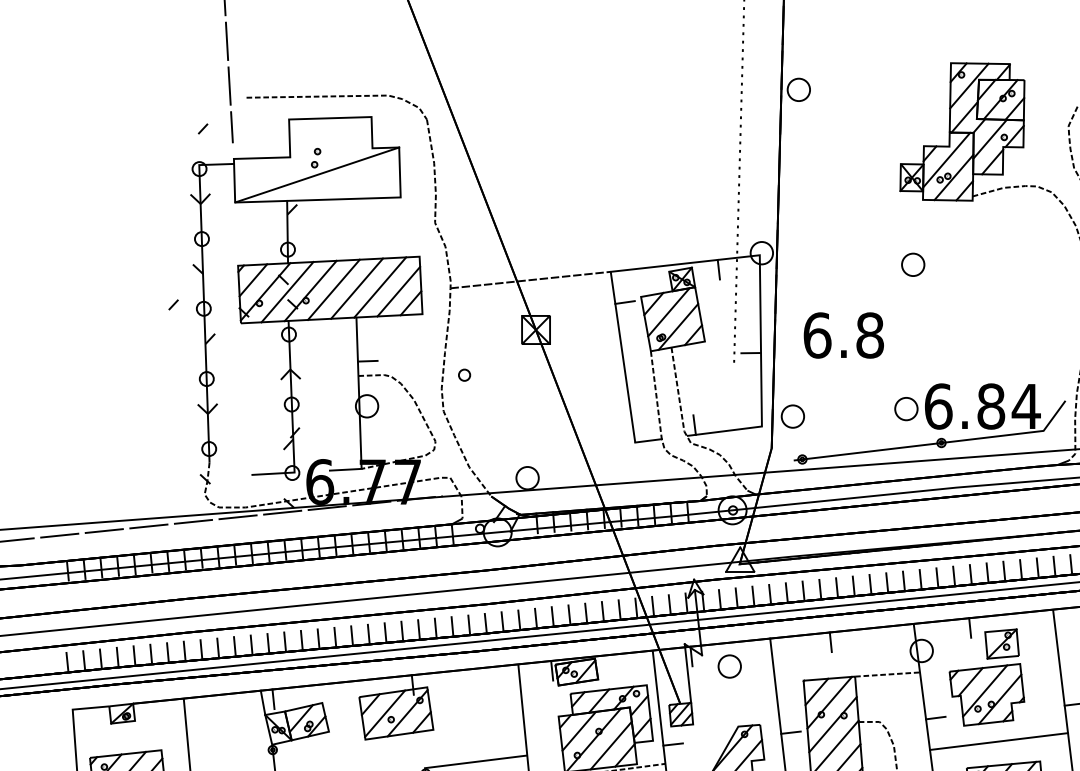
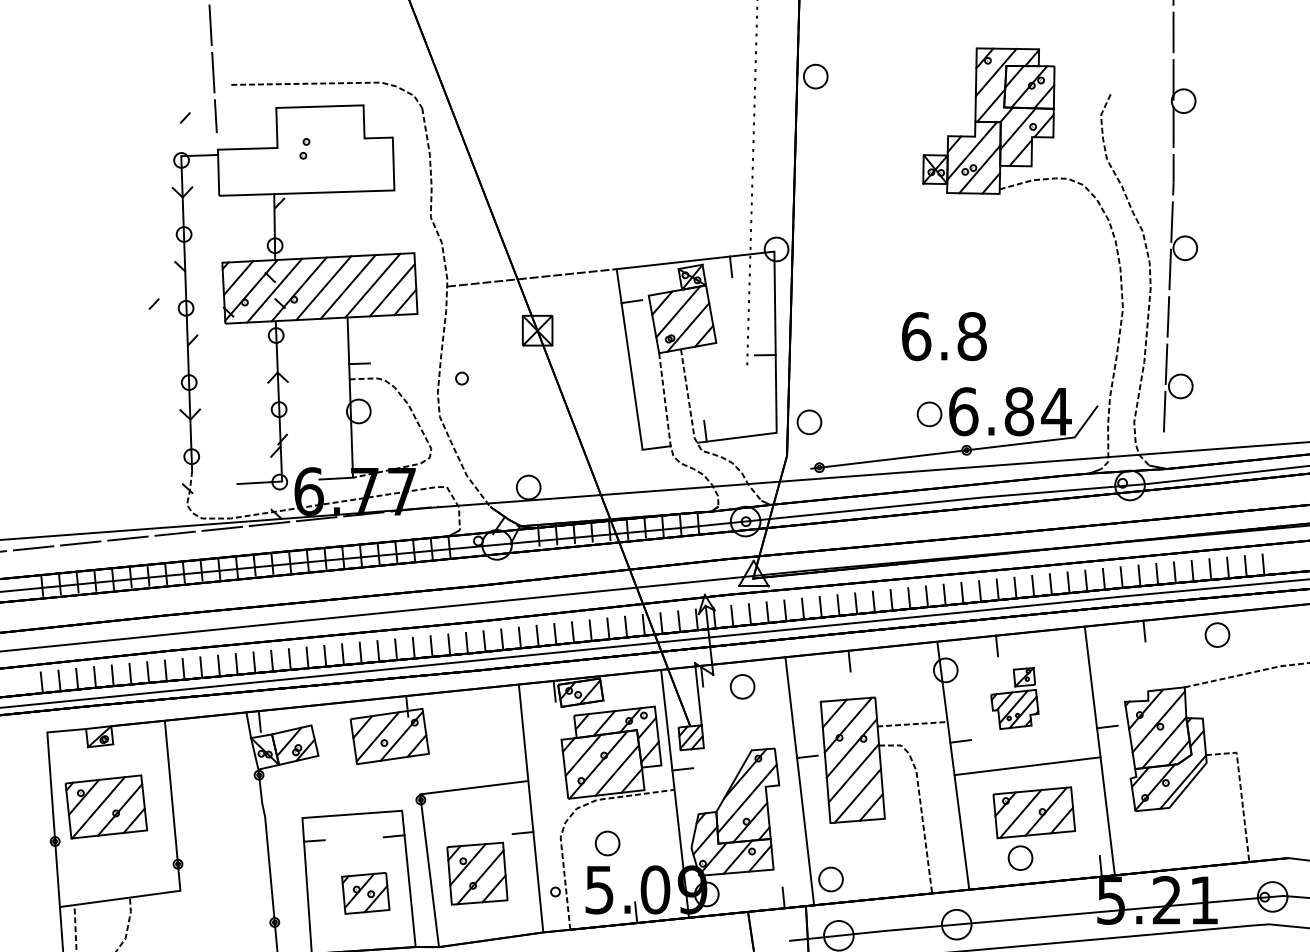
line: (316, 174) -> (305, 166), removed
part: (912, 264) -> (936, 261), removed
text: (843, 335) -> (944, 336), moved
line: (887, 674) -> (911, 724), moved
part: (986, 677) -> (1014, 698), size x0.6

